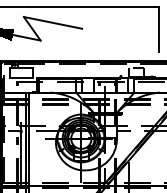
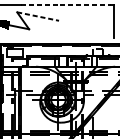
line: (91, 6) -> (65, 4), solid -> dashed
line: (53, 22) -> (38, 16), solid -> dashed

